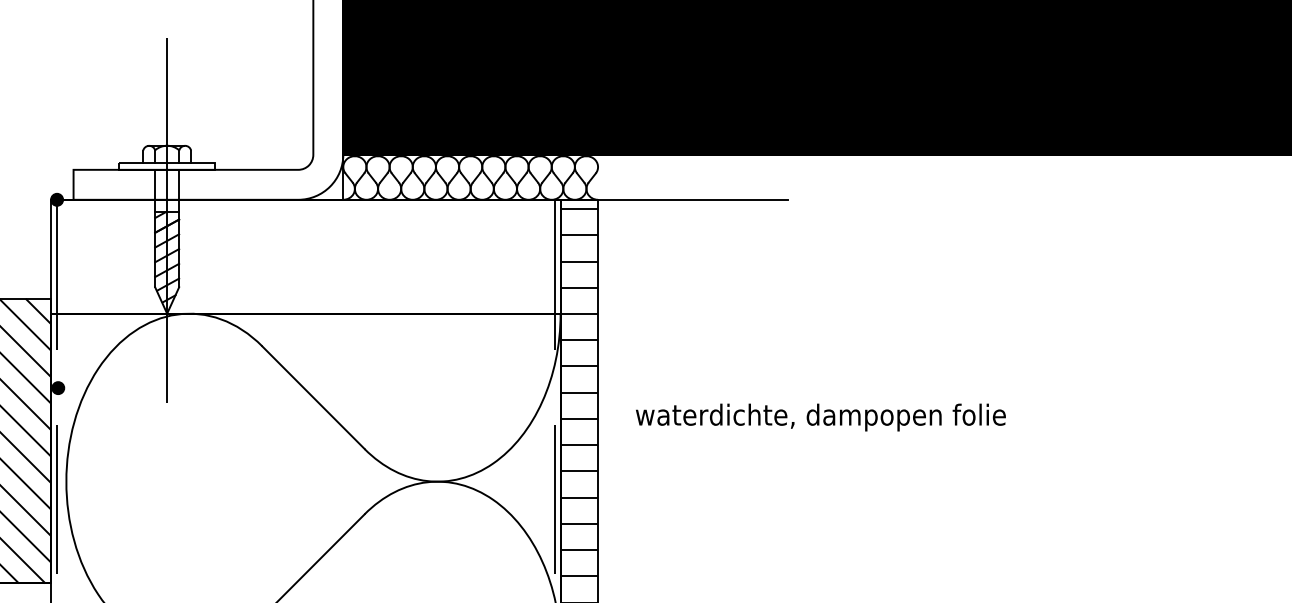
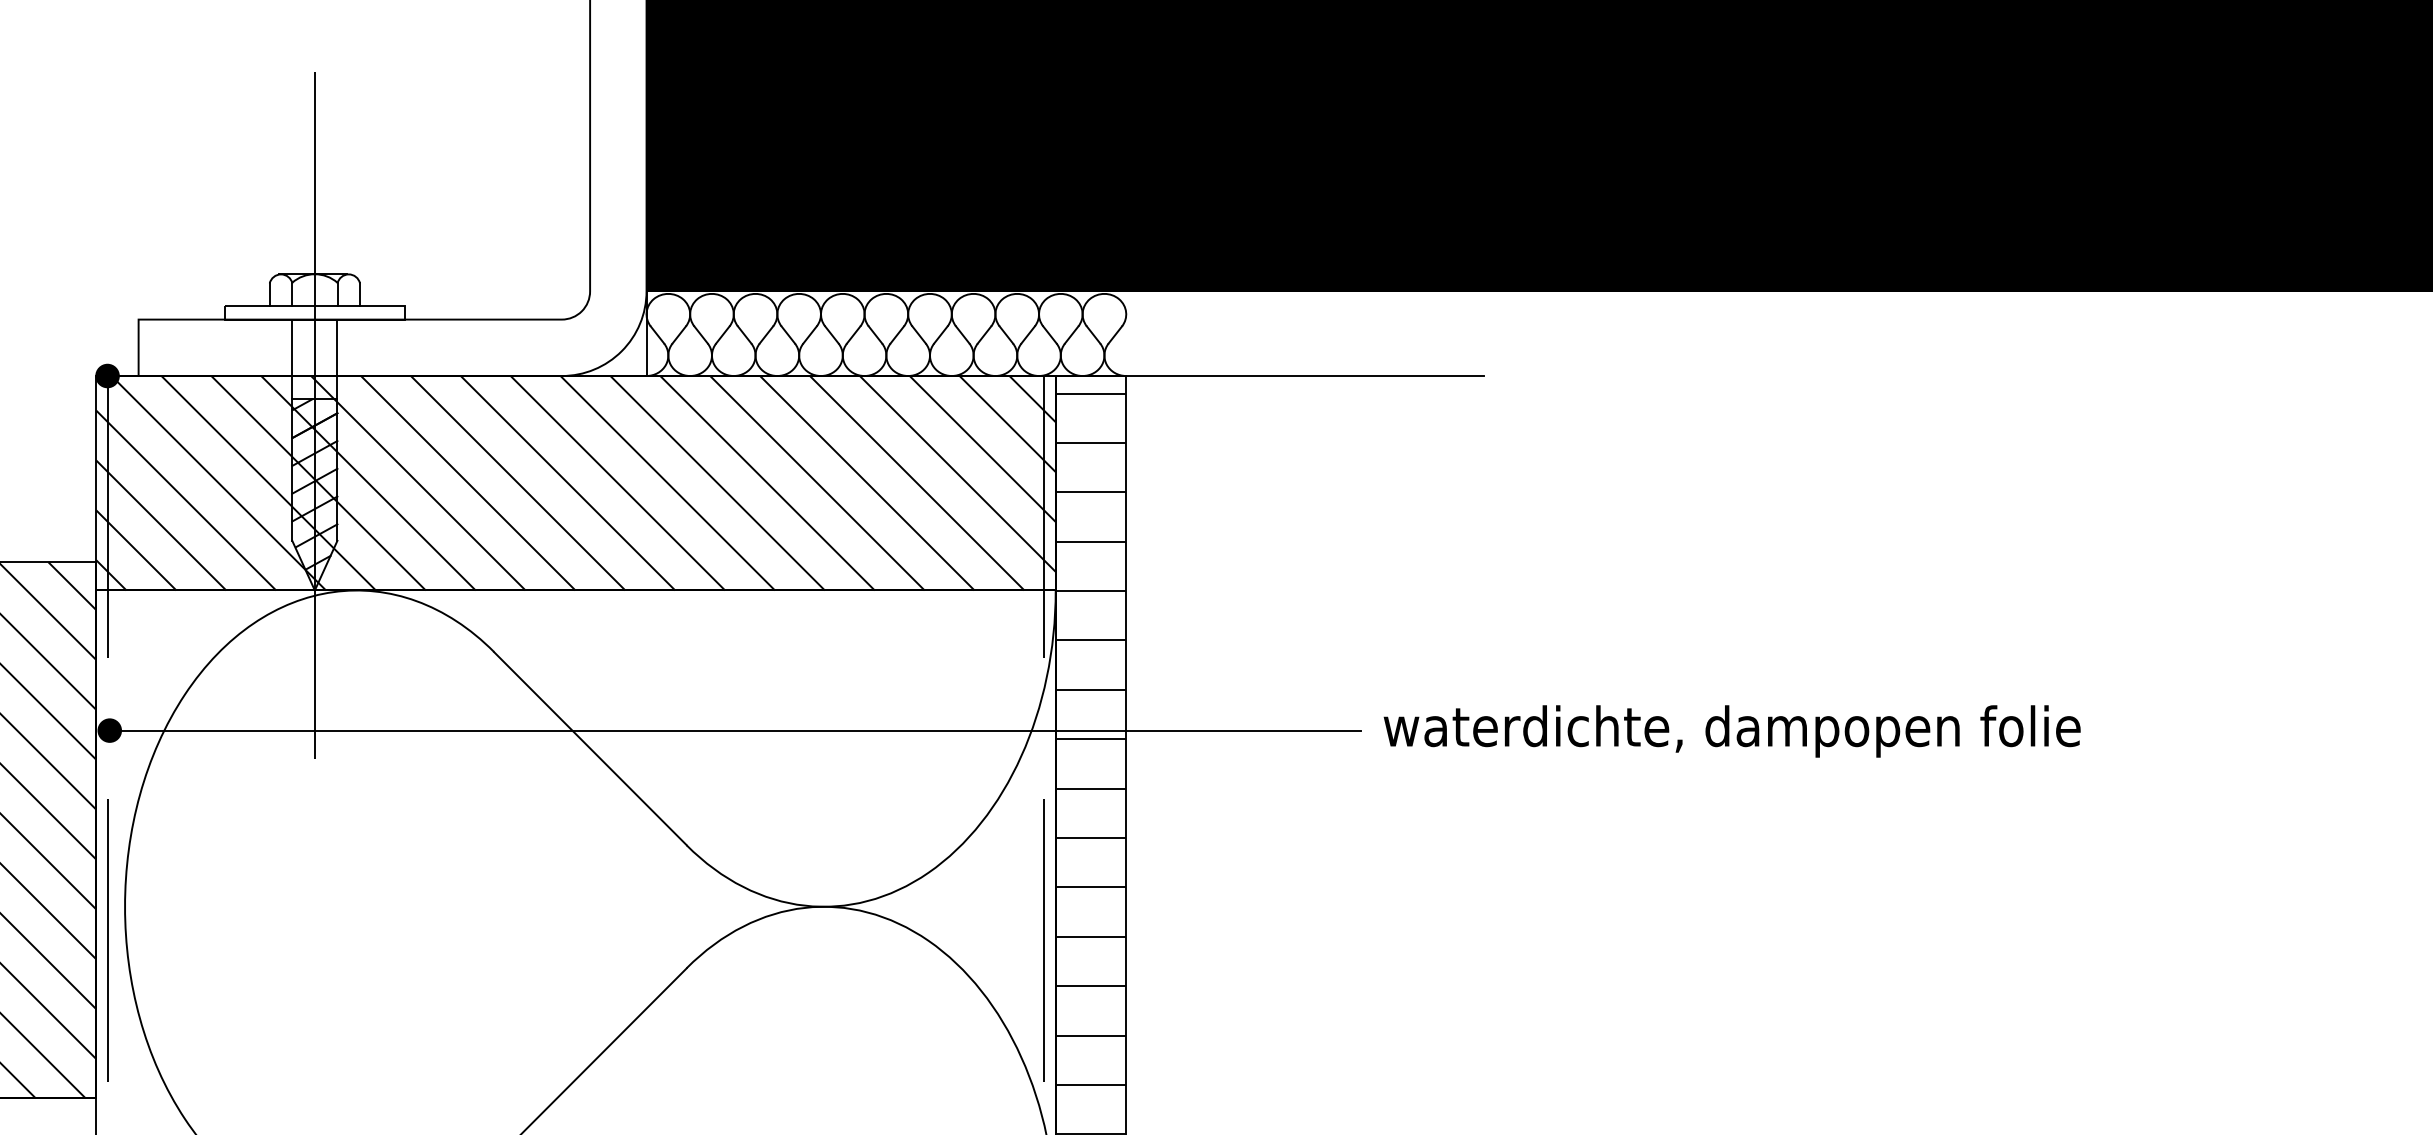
hatch: (305, 256) -> (575, 482), added
line: (390, 388) -> (735, 731), added
text: (820, 417) -> (1731, 731), moved

